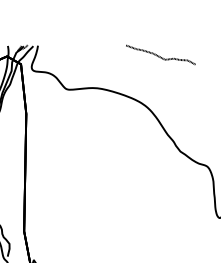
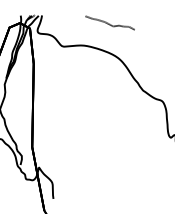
curve: (159, 55) -> (109, 23), moved

